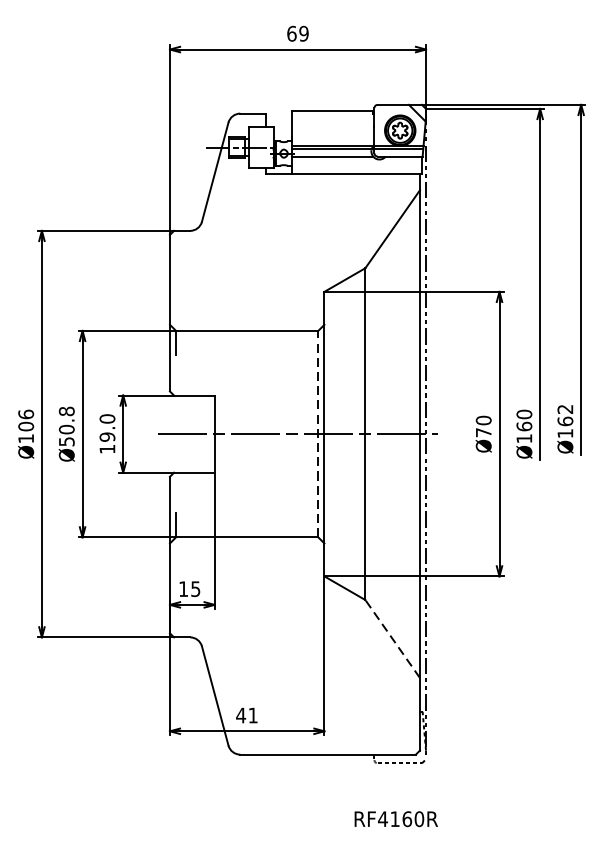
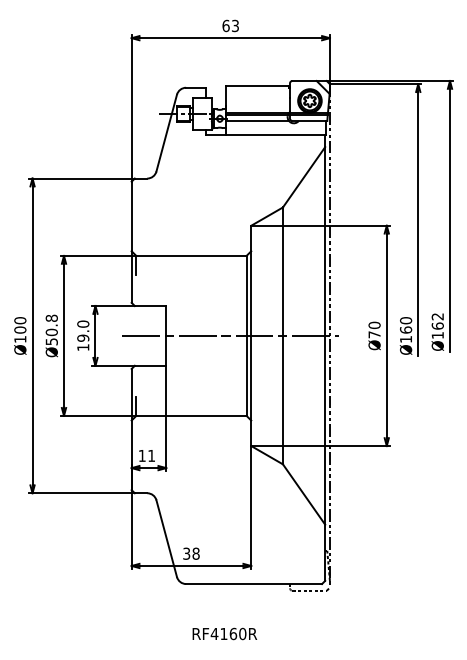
text: (304, 33) -> (235, 25), 69 -> 63
text: (26, 414) -> (20, 320), Ø106 -> Ø100
line: (318, 433) -> (246, 335), dashed -> solid
text: (195, 589) -> (151, 456), 15 -> 11
line: (393, 638) -> (304, 494), dashed -> solid
text: (245, 715) -> (190, 553), 41 -> 38
text: (395, 818) -> (224, 633), moved

